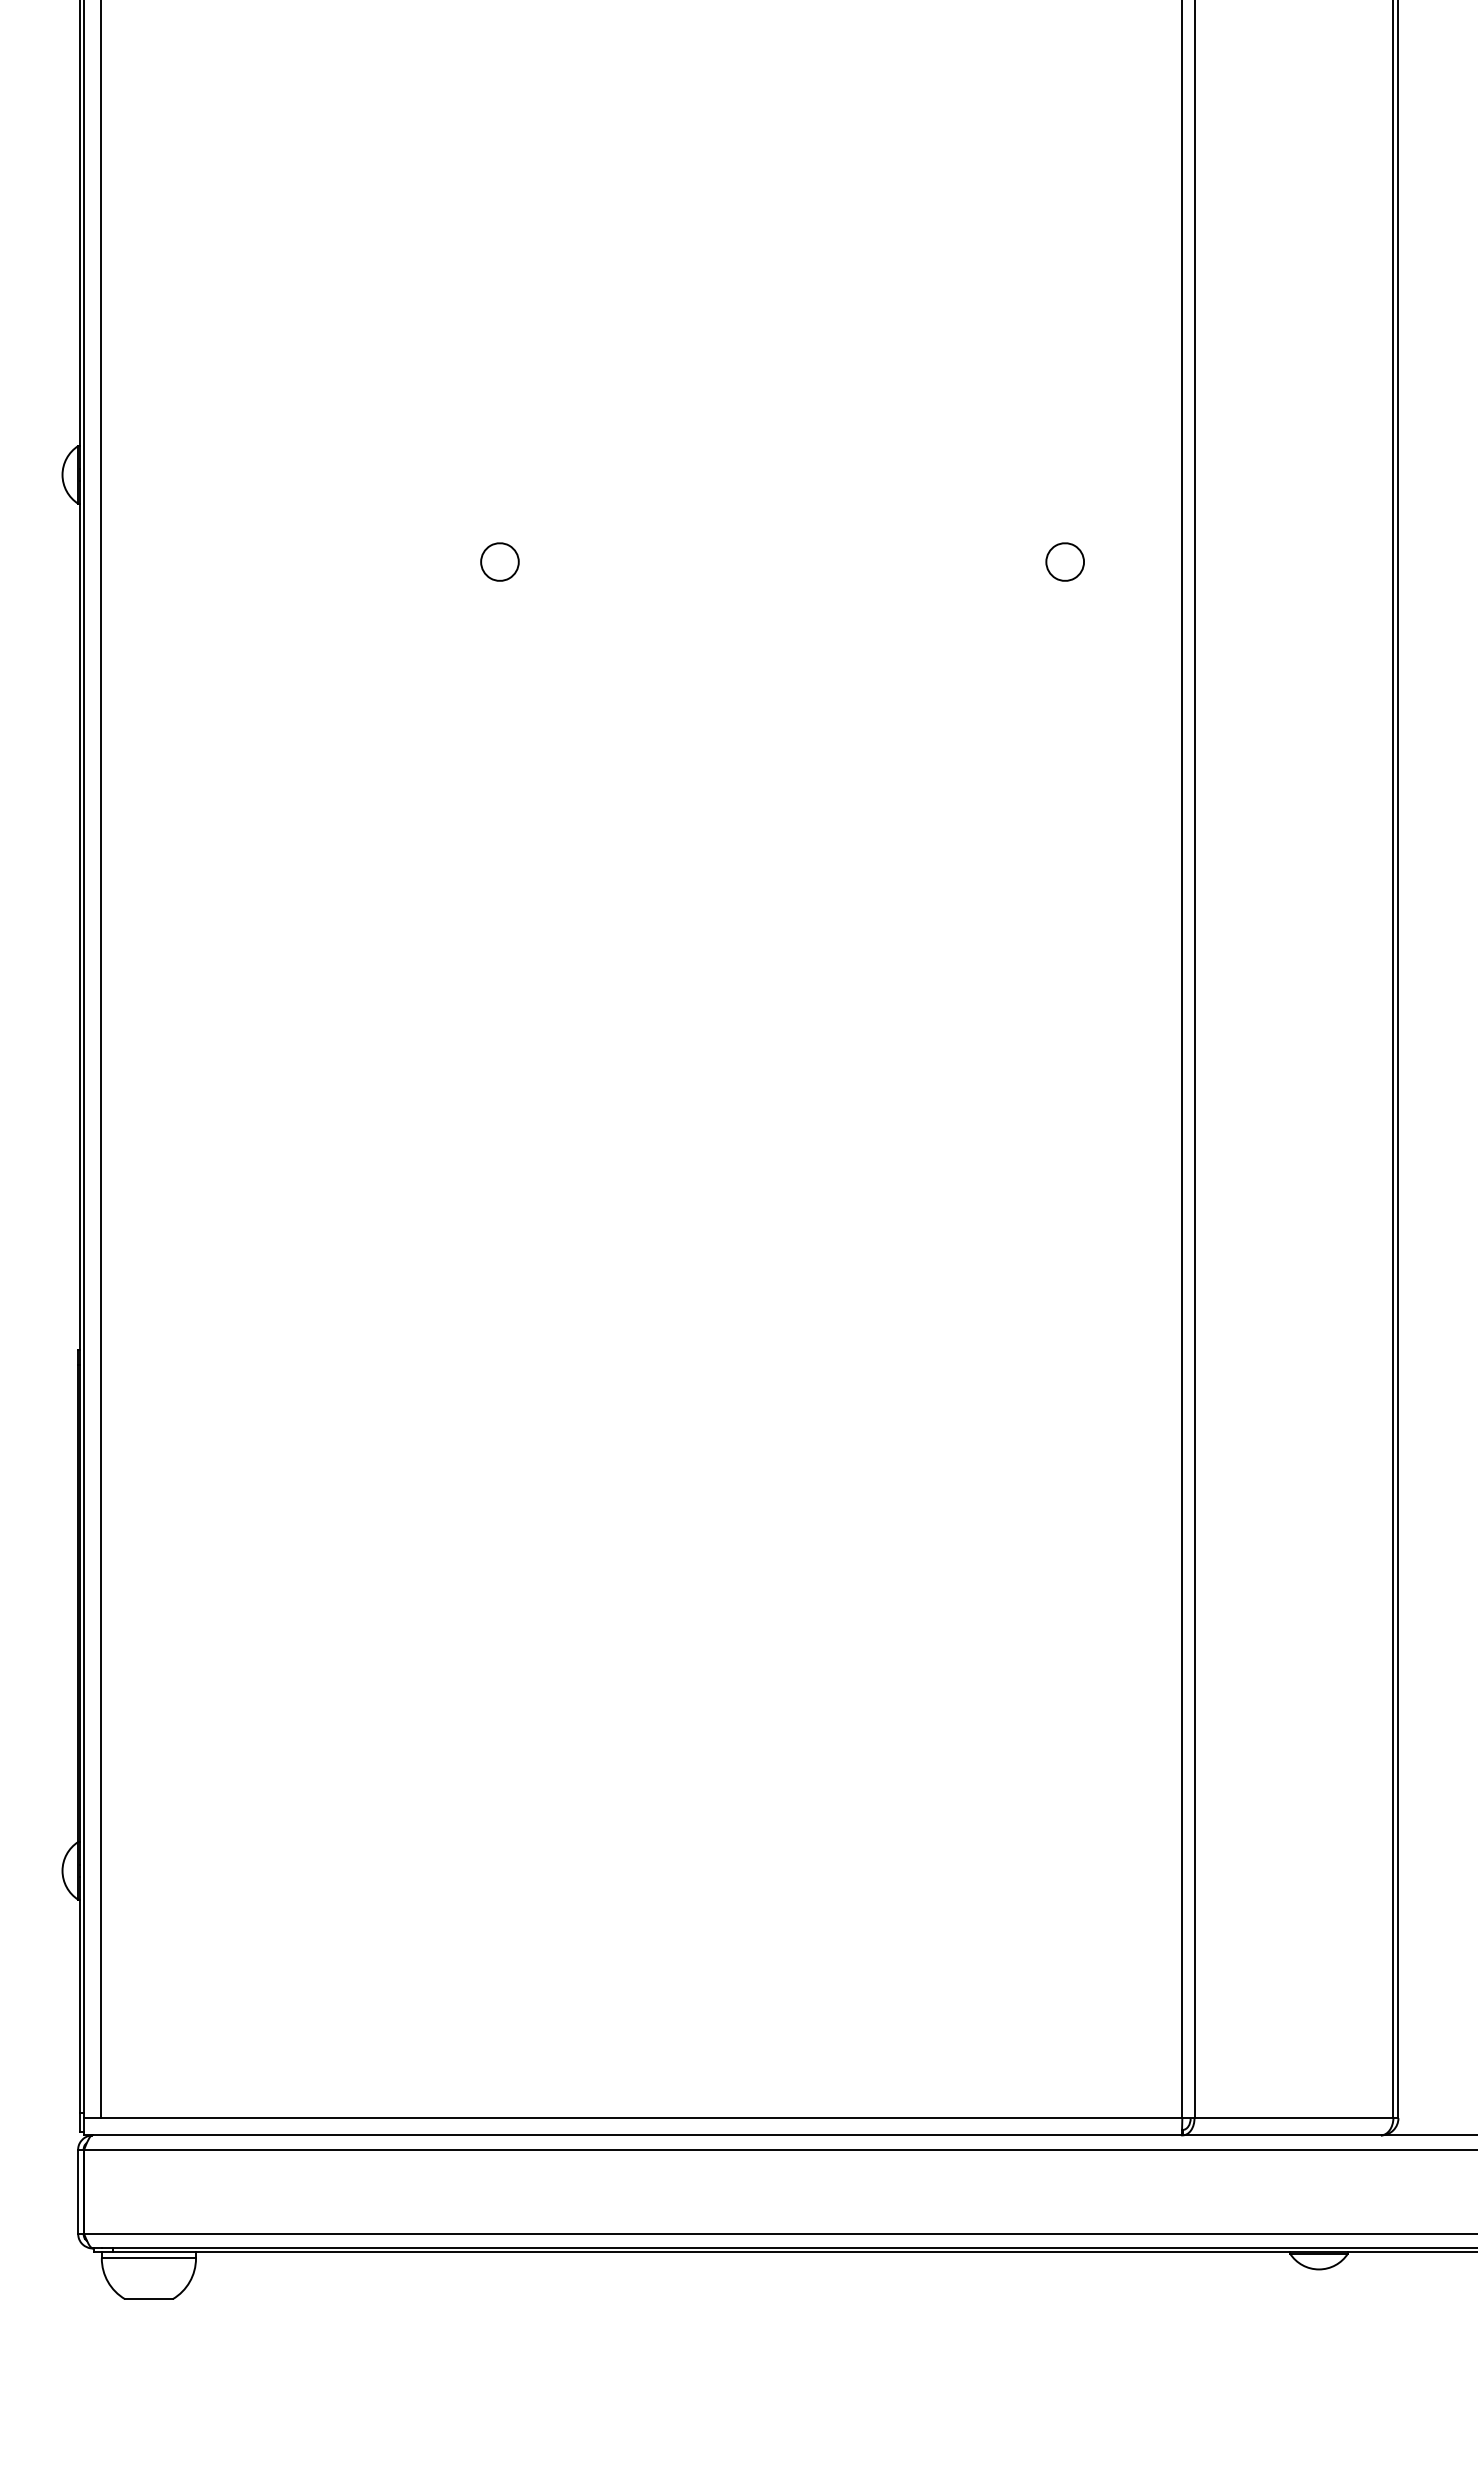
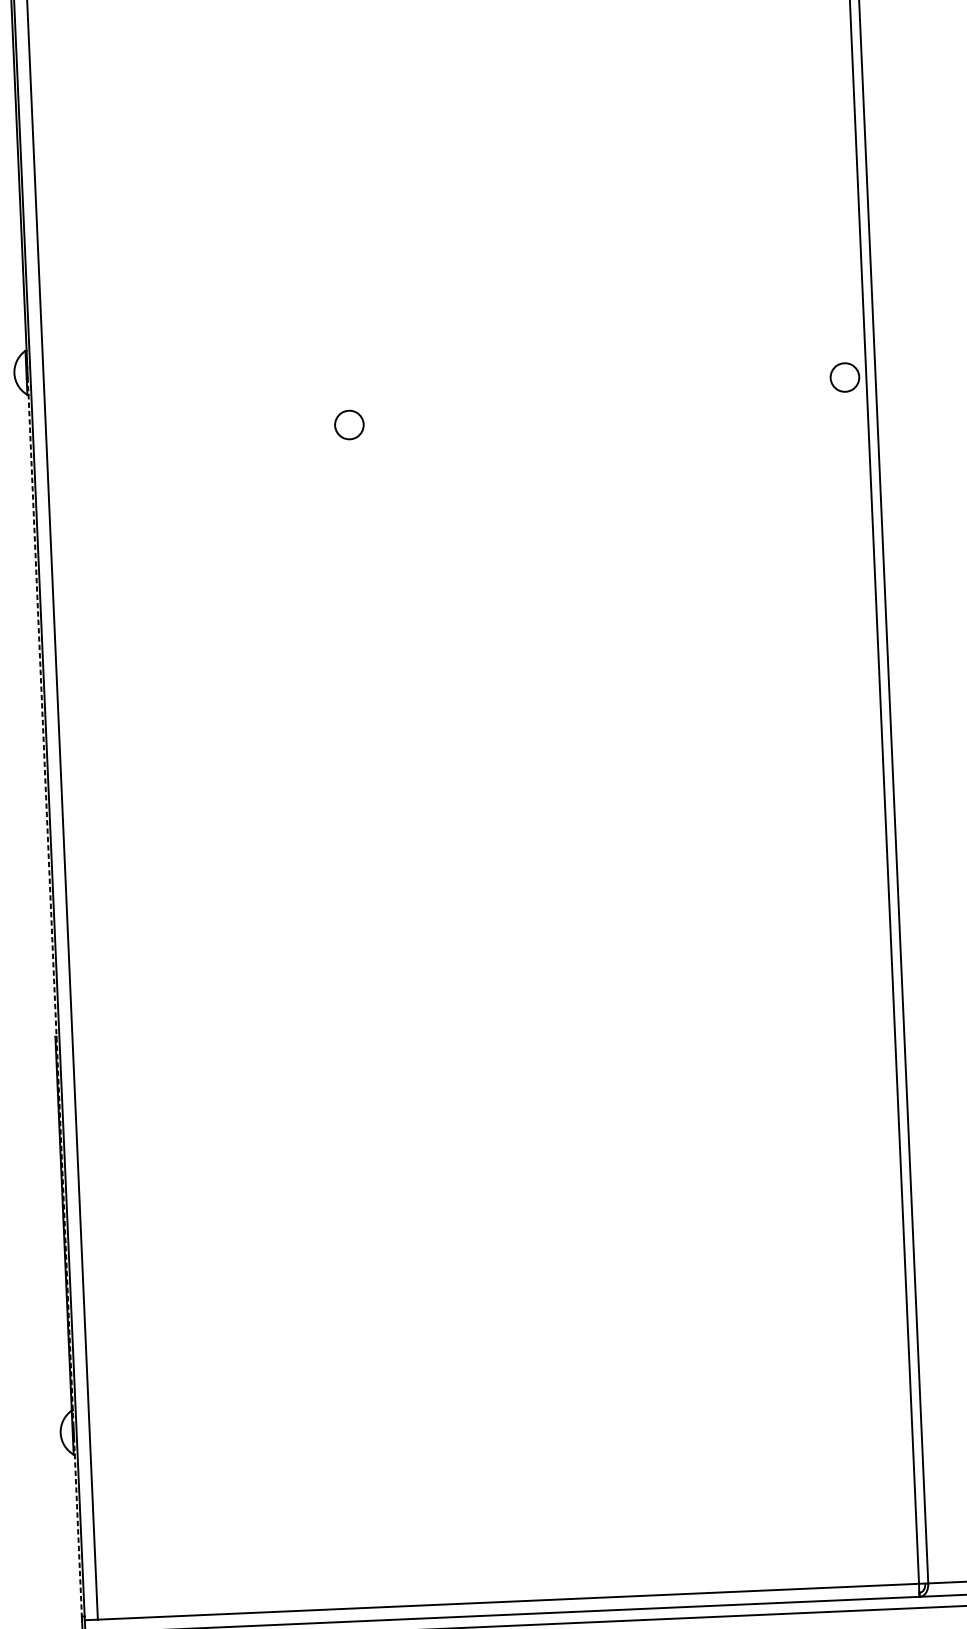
part: (1064, 561) -> (844, 377), moved
line: (79, 1172) -> (50, 902), solid -> dashed
line: (79, 1995) -> (77, 1527), solid -> dashed

